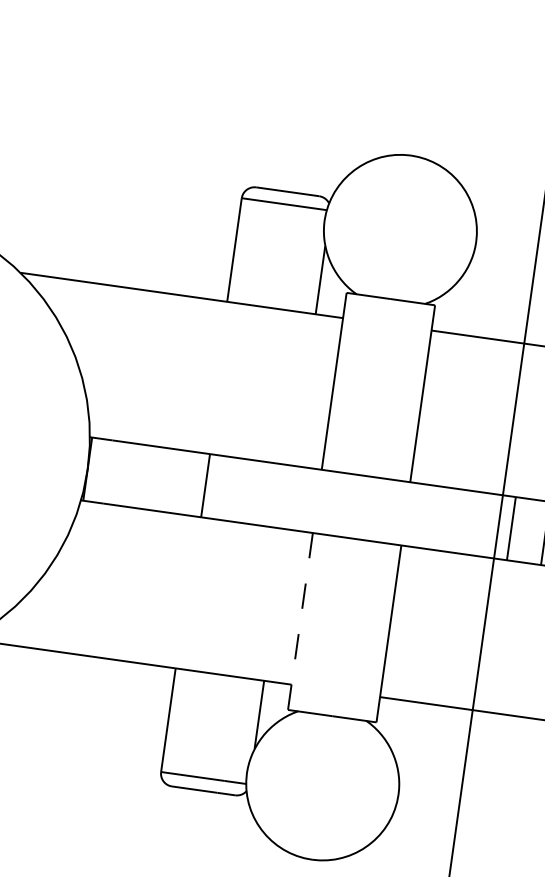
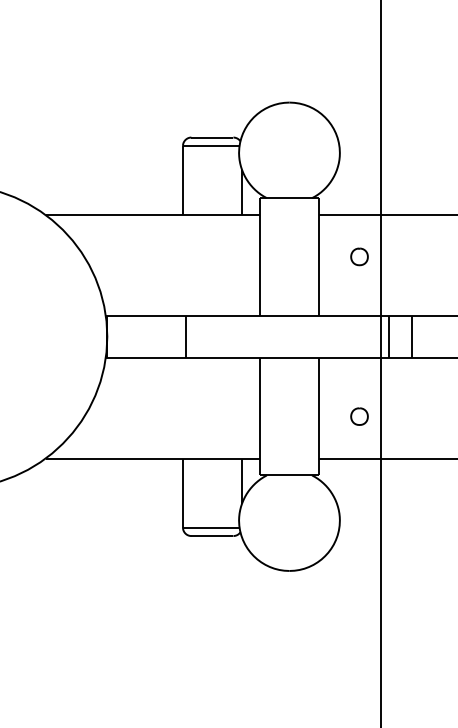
part: (483, 401) -> (359, 256), added
line: (301, 621) -> (260, 416), dashed -> solid
part: (449, 642) -> (359, 416), added

